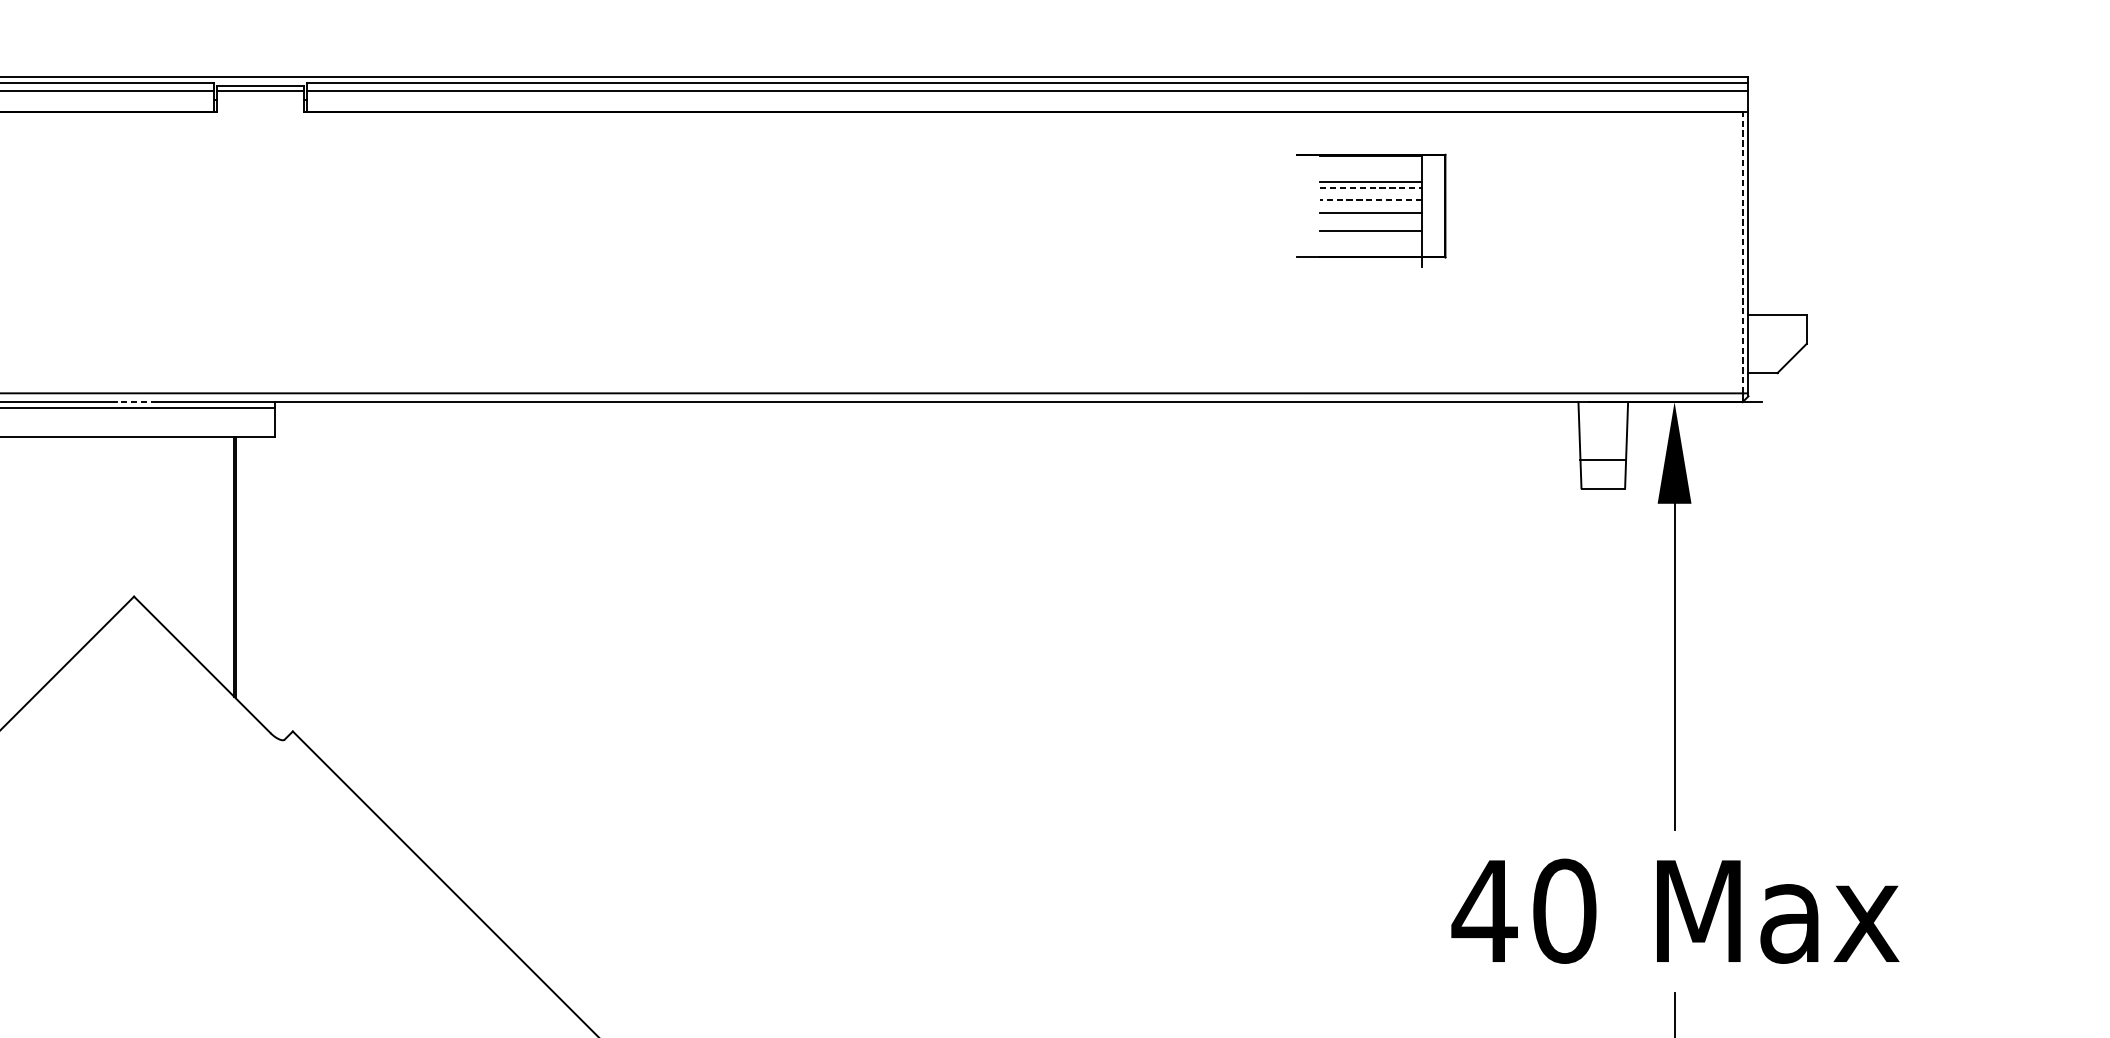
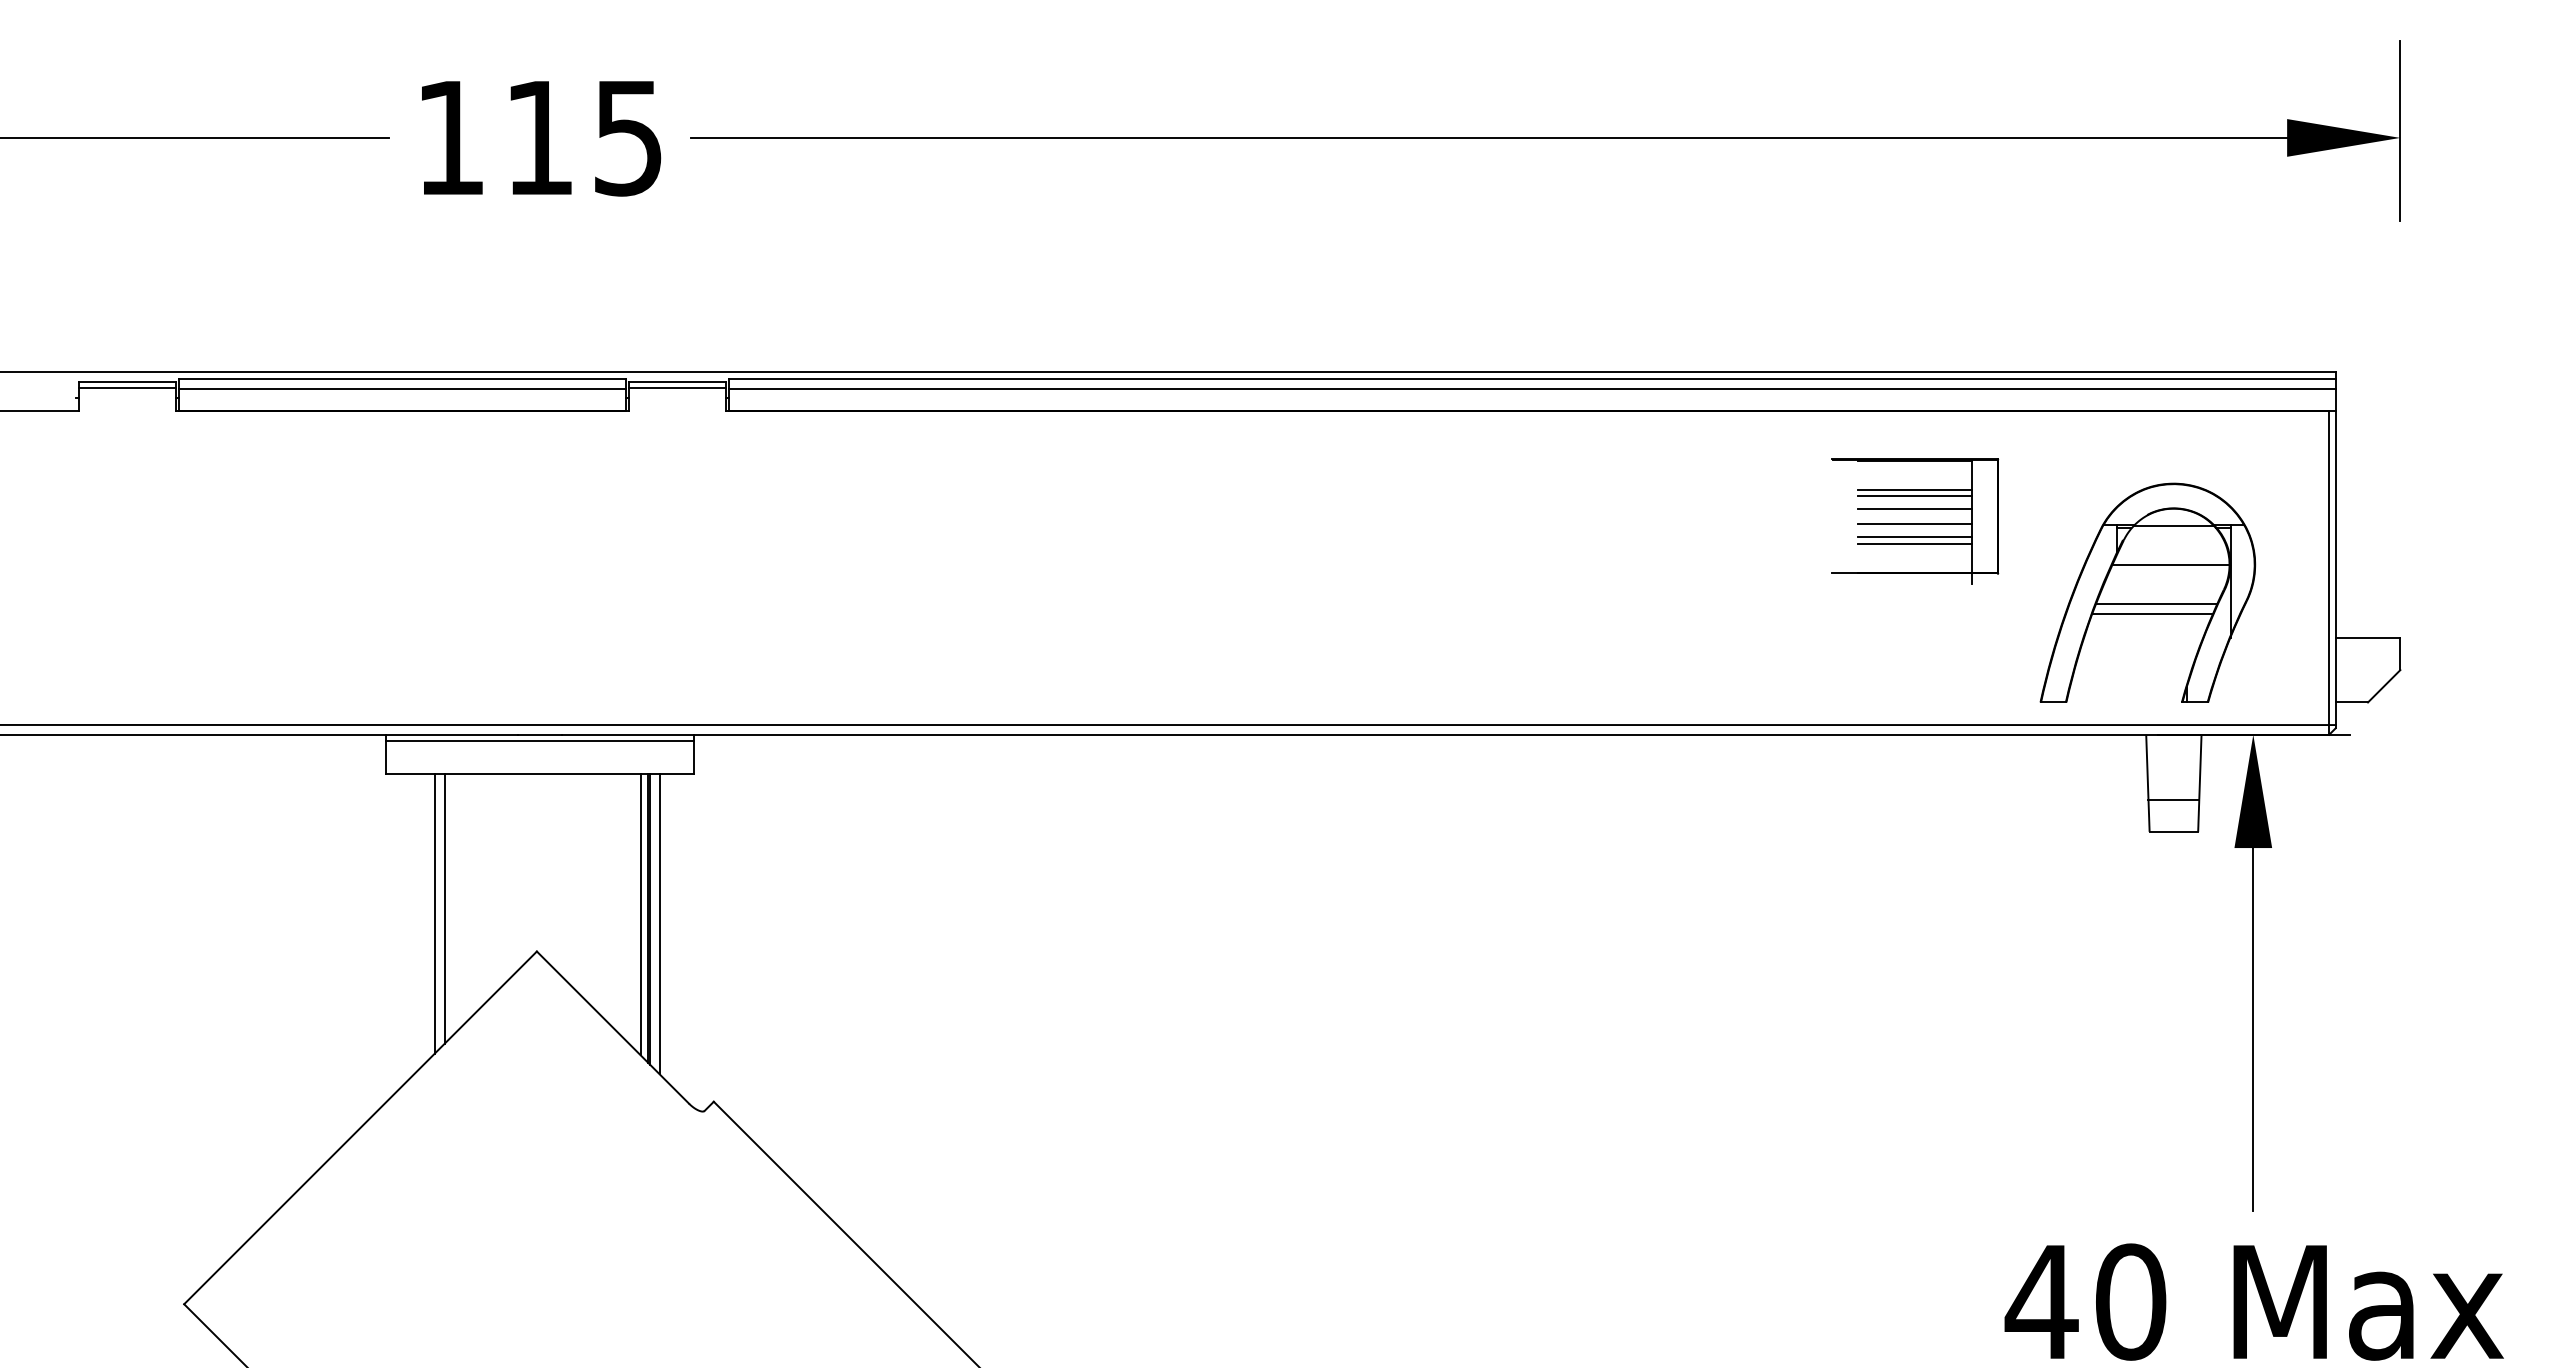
line: (1371, 188) -> (1915, 496), dashed -> solid
line: (1371, 199) -> (1915, 509), dashed -> solid
line: (1370, 225) -> (1914, 537), added
line: (1742, 252) -> (2329, 568), dashed -> solid
part: (1579, 274) -> (2147, 592), added
line: (136, 401) -> (539, 734), dashed -> solid
line: (51, 558) -> (444, 908), added
line: (42, 562) -> (434, 913), added
line: (227, 563) -> (640, 914), added
line: (244, 571) -> (659, 923), added

